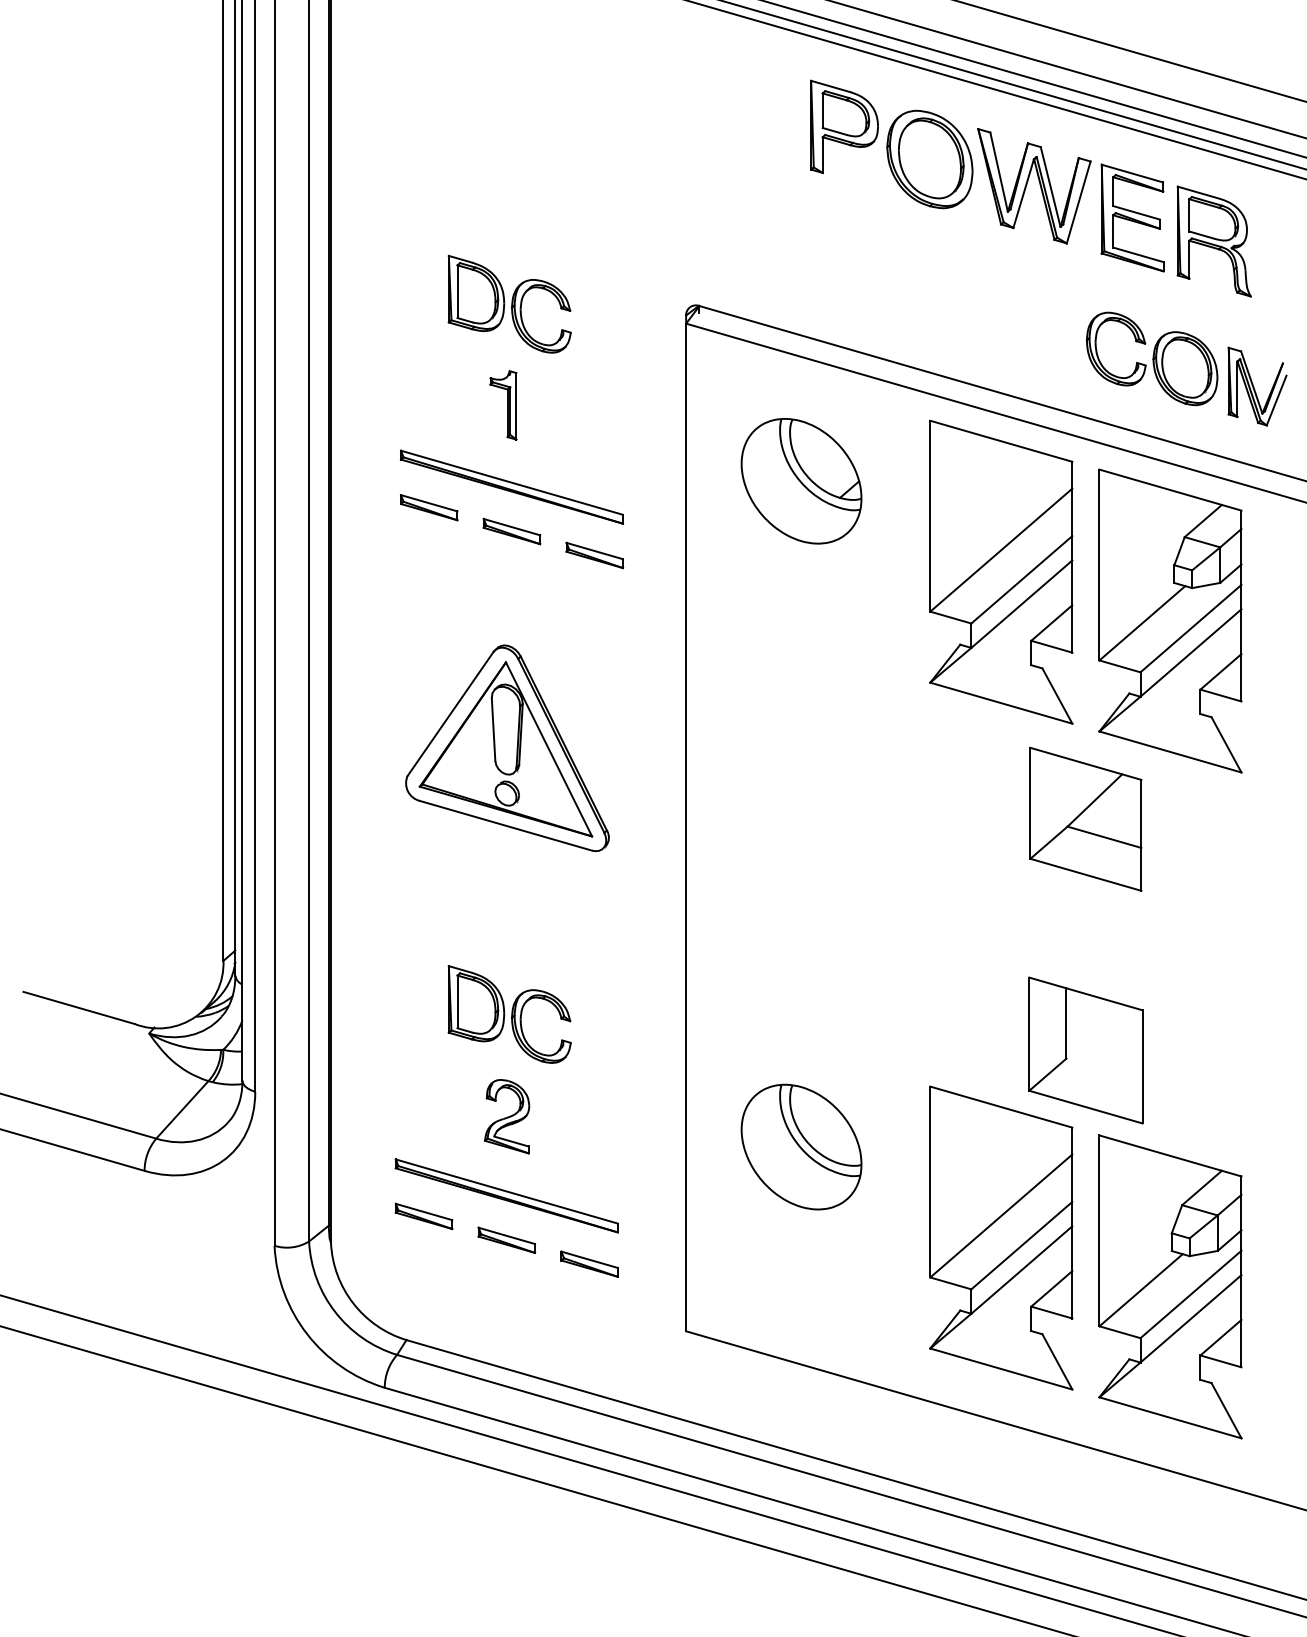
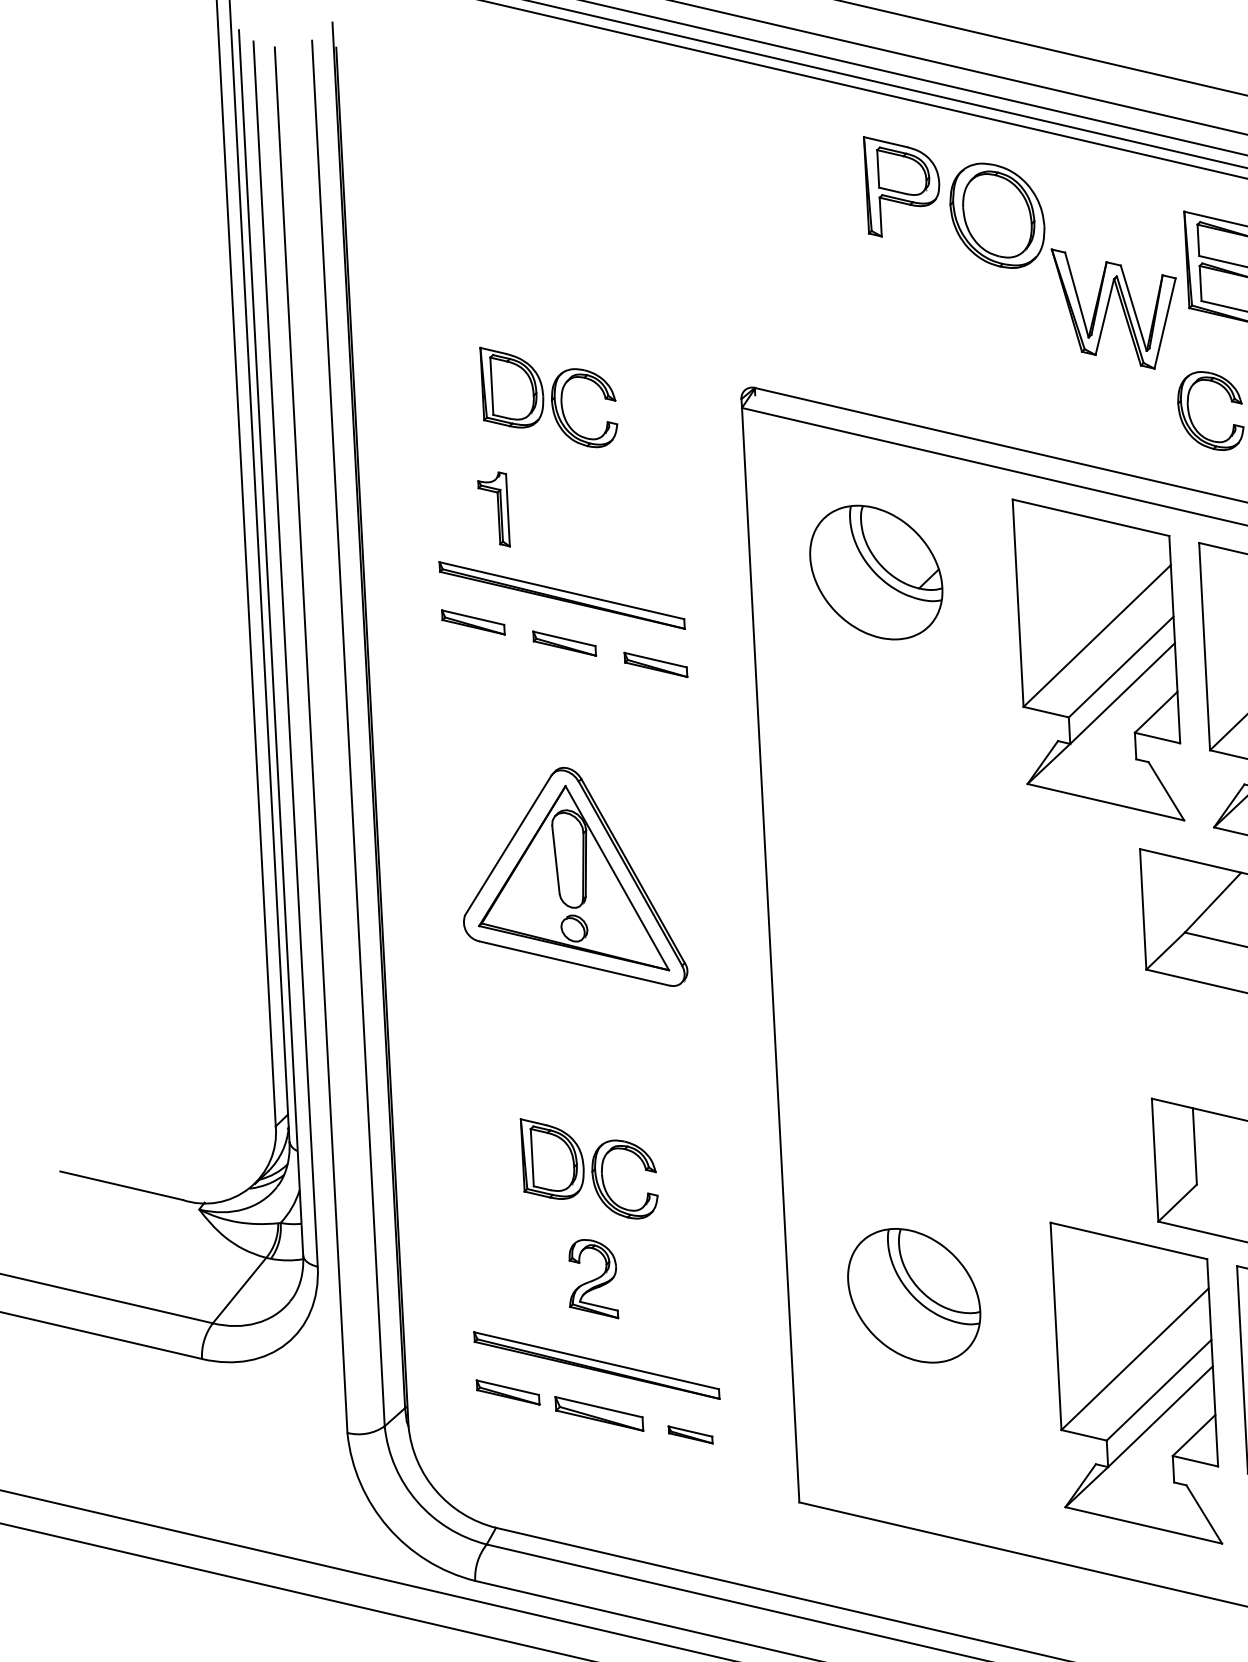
part: (1034, 186) -> (1116, 308), moved
part: (503, 405) -> (493, 510), moved
part: (506, 1239) -> (599, 1412), size x1.4
part: (589, 1263) -> (690, 1434), size x0.7

